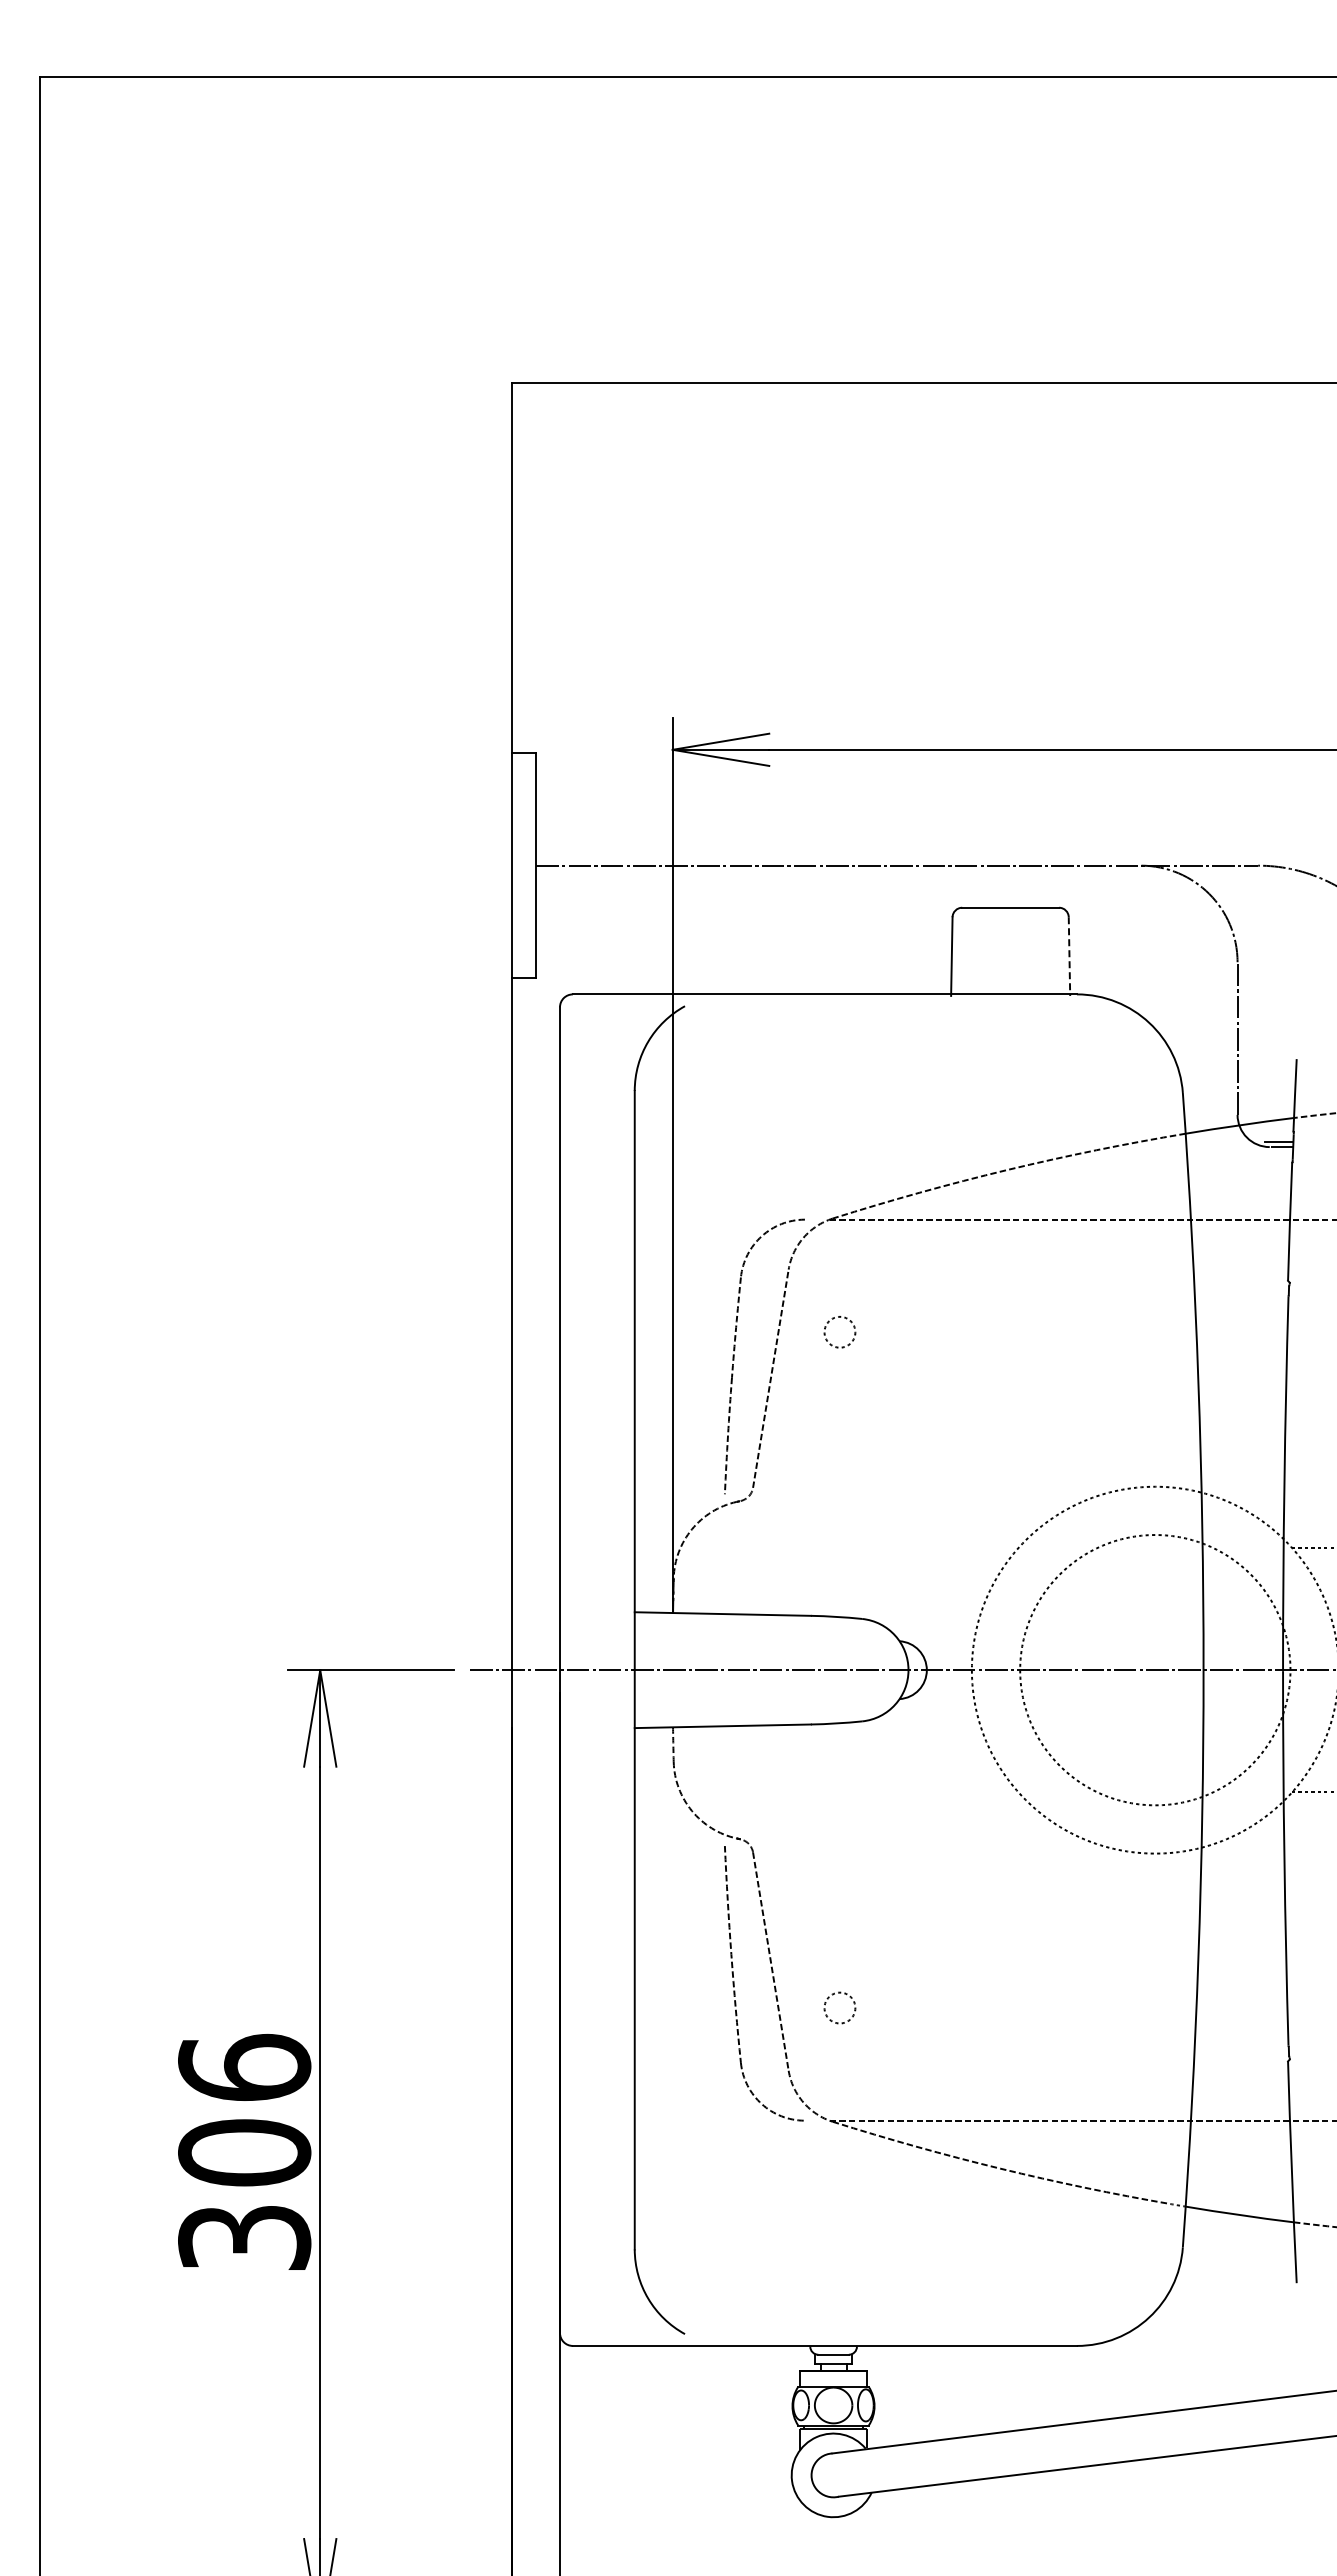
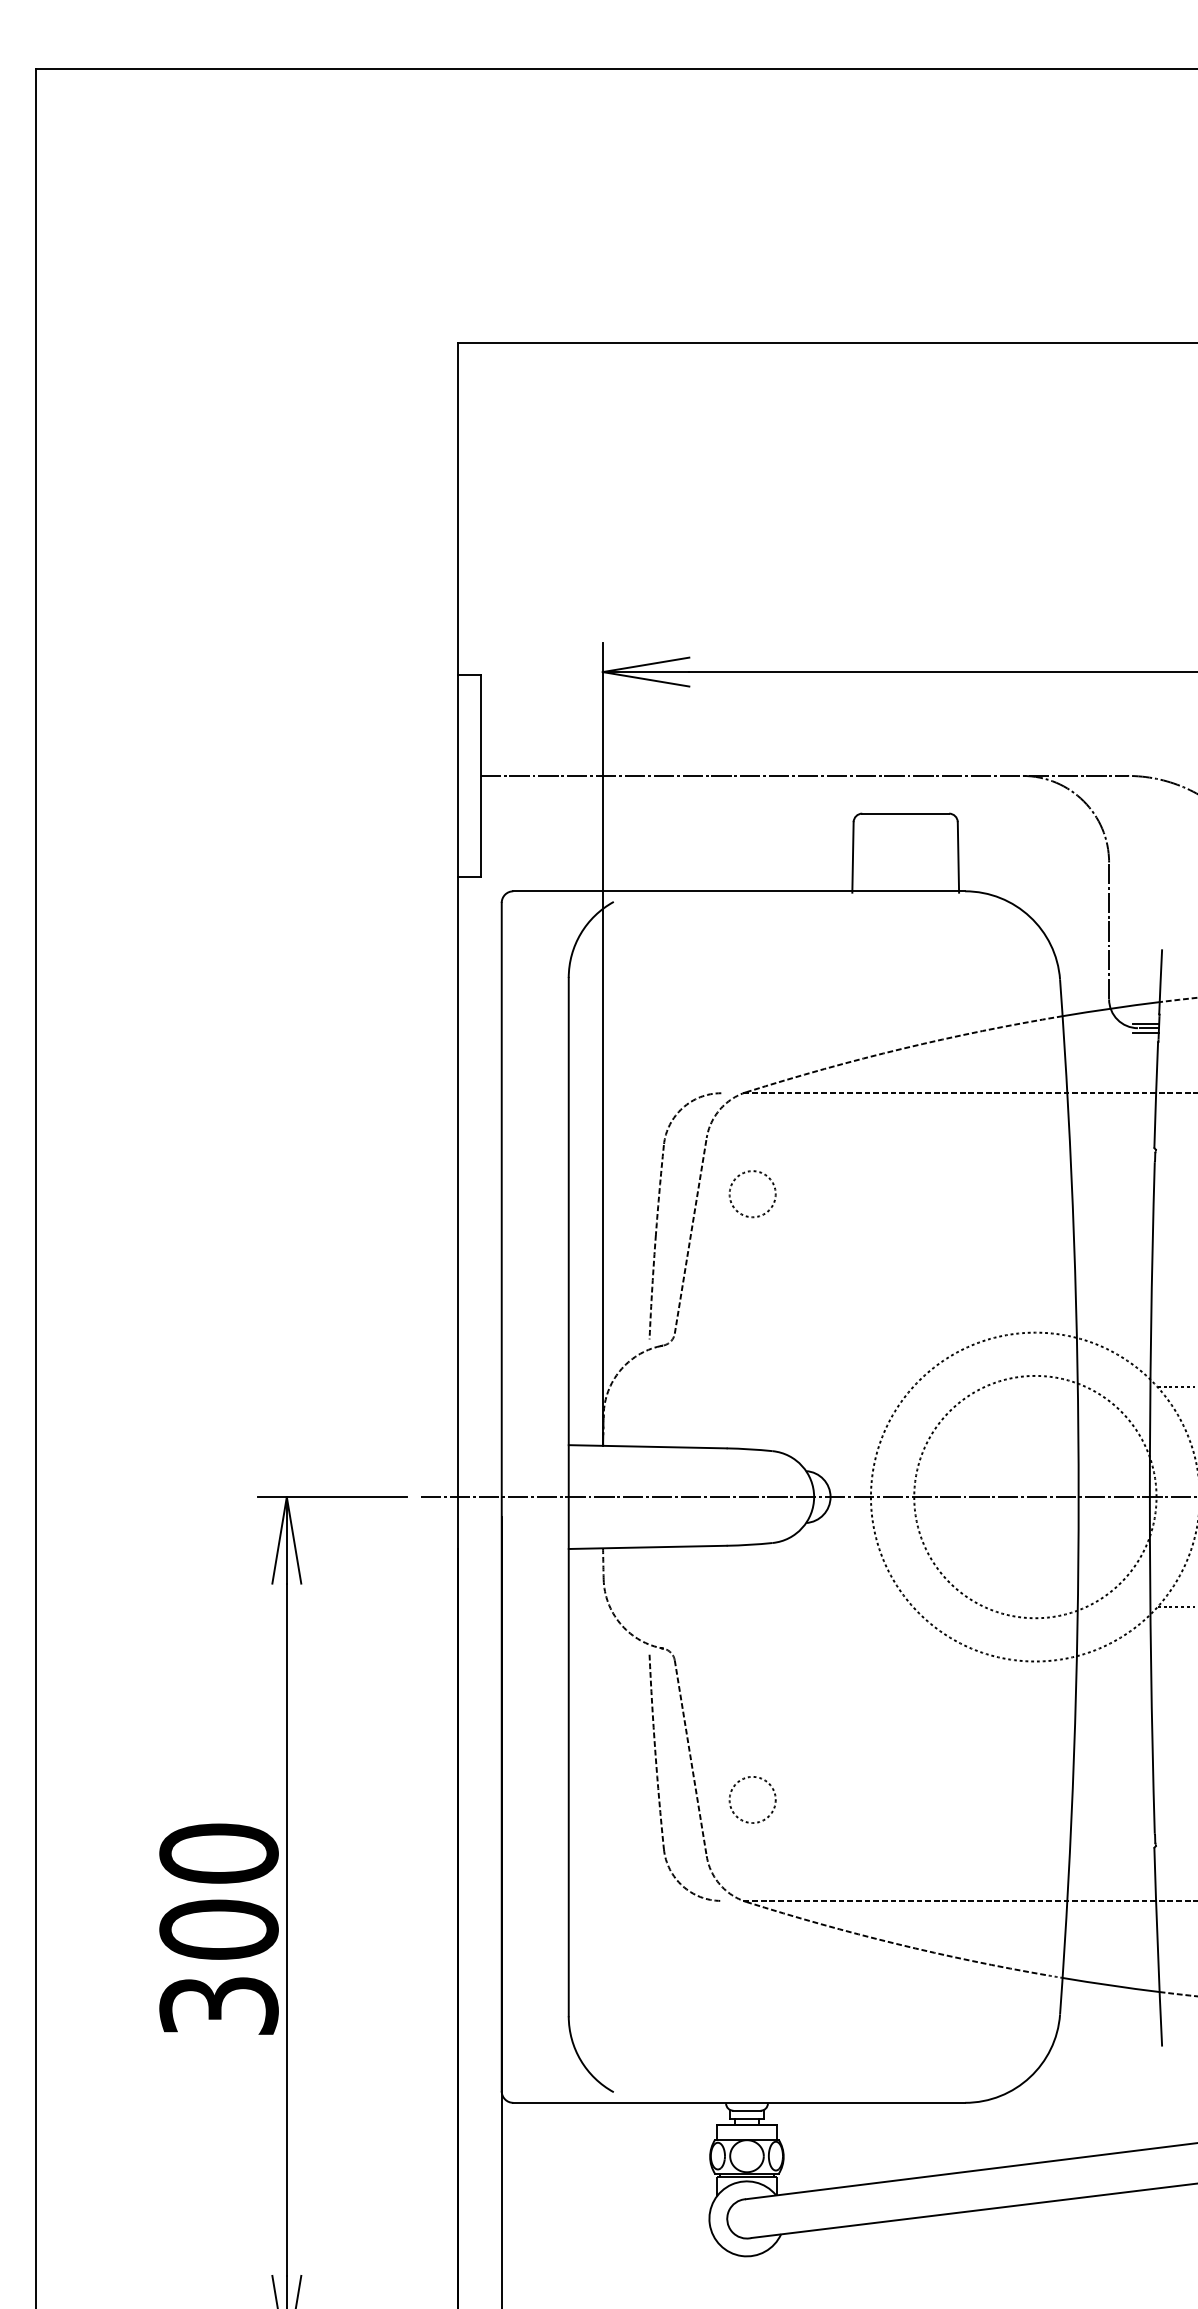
line: (1069, 957) -> (958, 858), dashed -> solid
line: (1278, 1152) -> (1145, 1033), added
circle: (839, 1332) -> (752, 1194), size x1.67
circle: (839, 2007) -> (752, 1799), size x1.67
text: (244, 2067) -> (218, 1853), 306 -> 300

